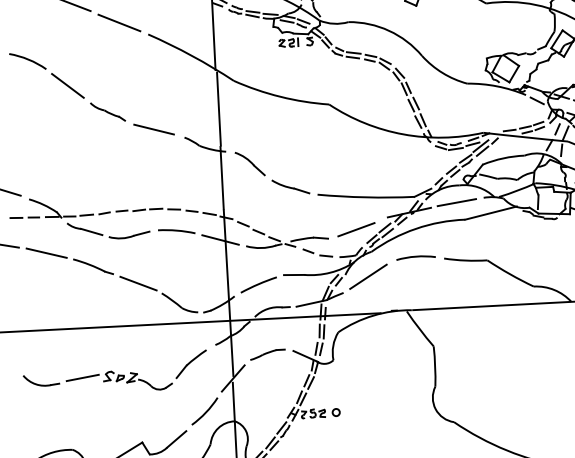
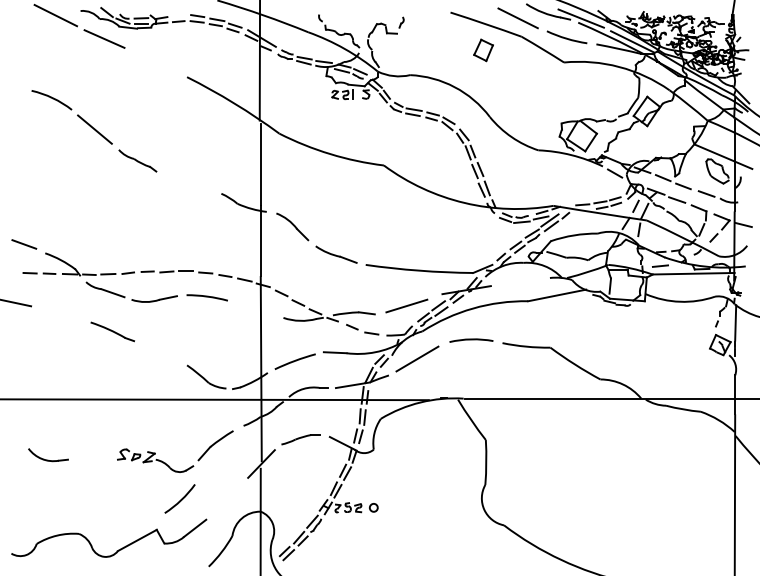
line: (119, 22) -> (155, 62), removed
line: (153, 129) -> (187, 182), removed
line: (456, 202) -> (519, 281), removed
line: (220, 239) -> (255, 309), removed
line: (46, 252) -> (61, 313), removed
line: (138, 283) -> (161, 352), removed
line: (82, 377) -> (94, 454), removed
arc: (205, 411) -> (180, 499), moved

